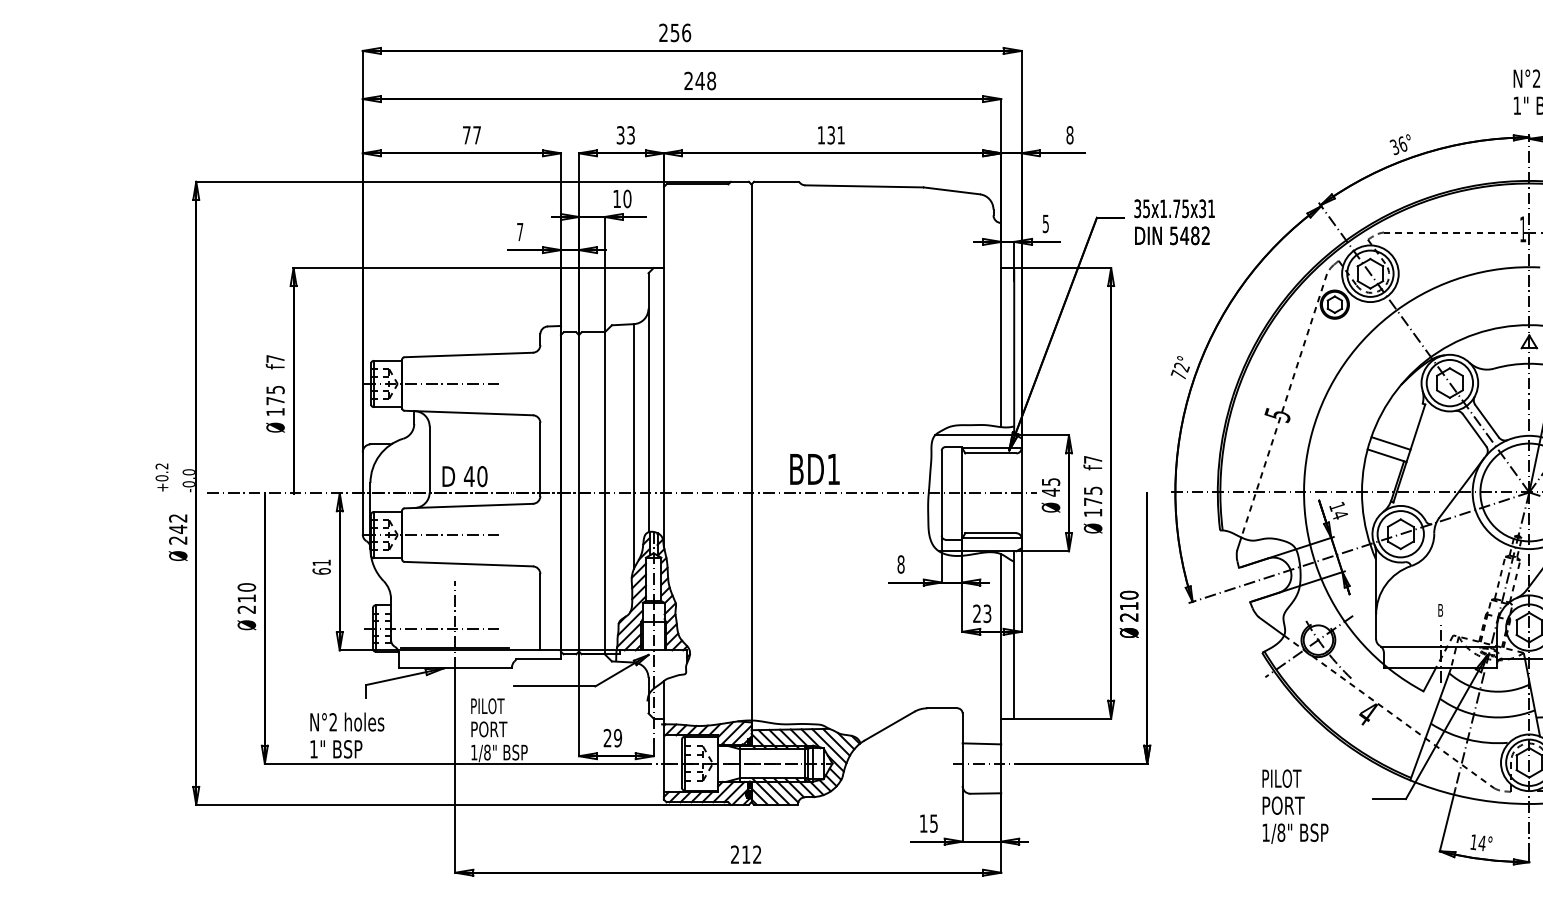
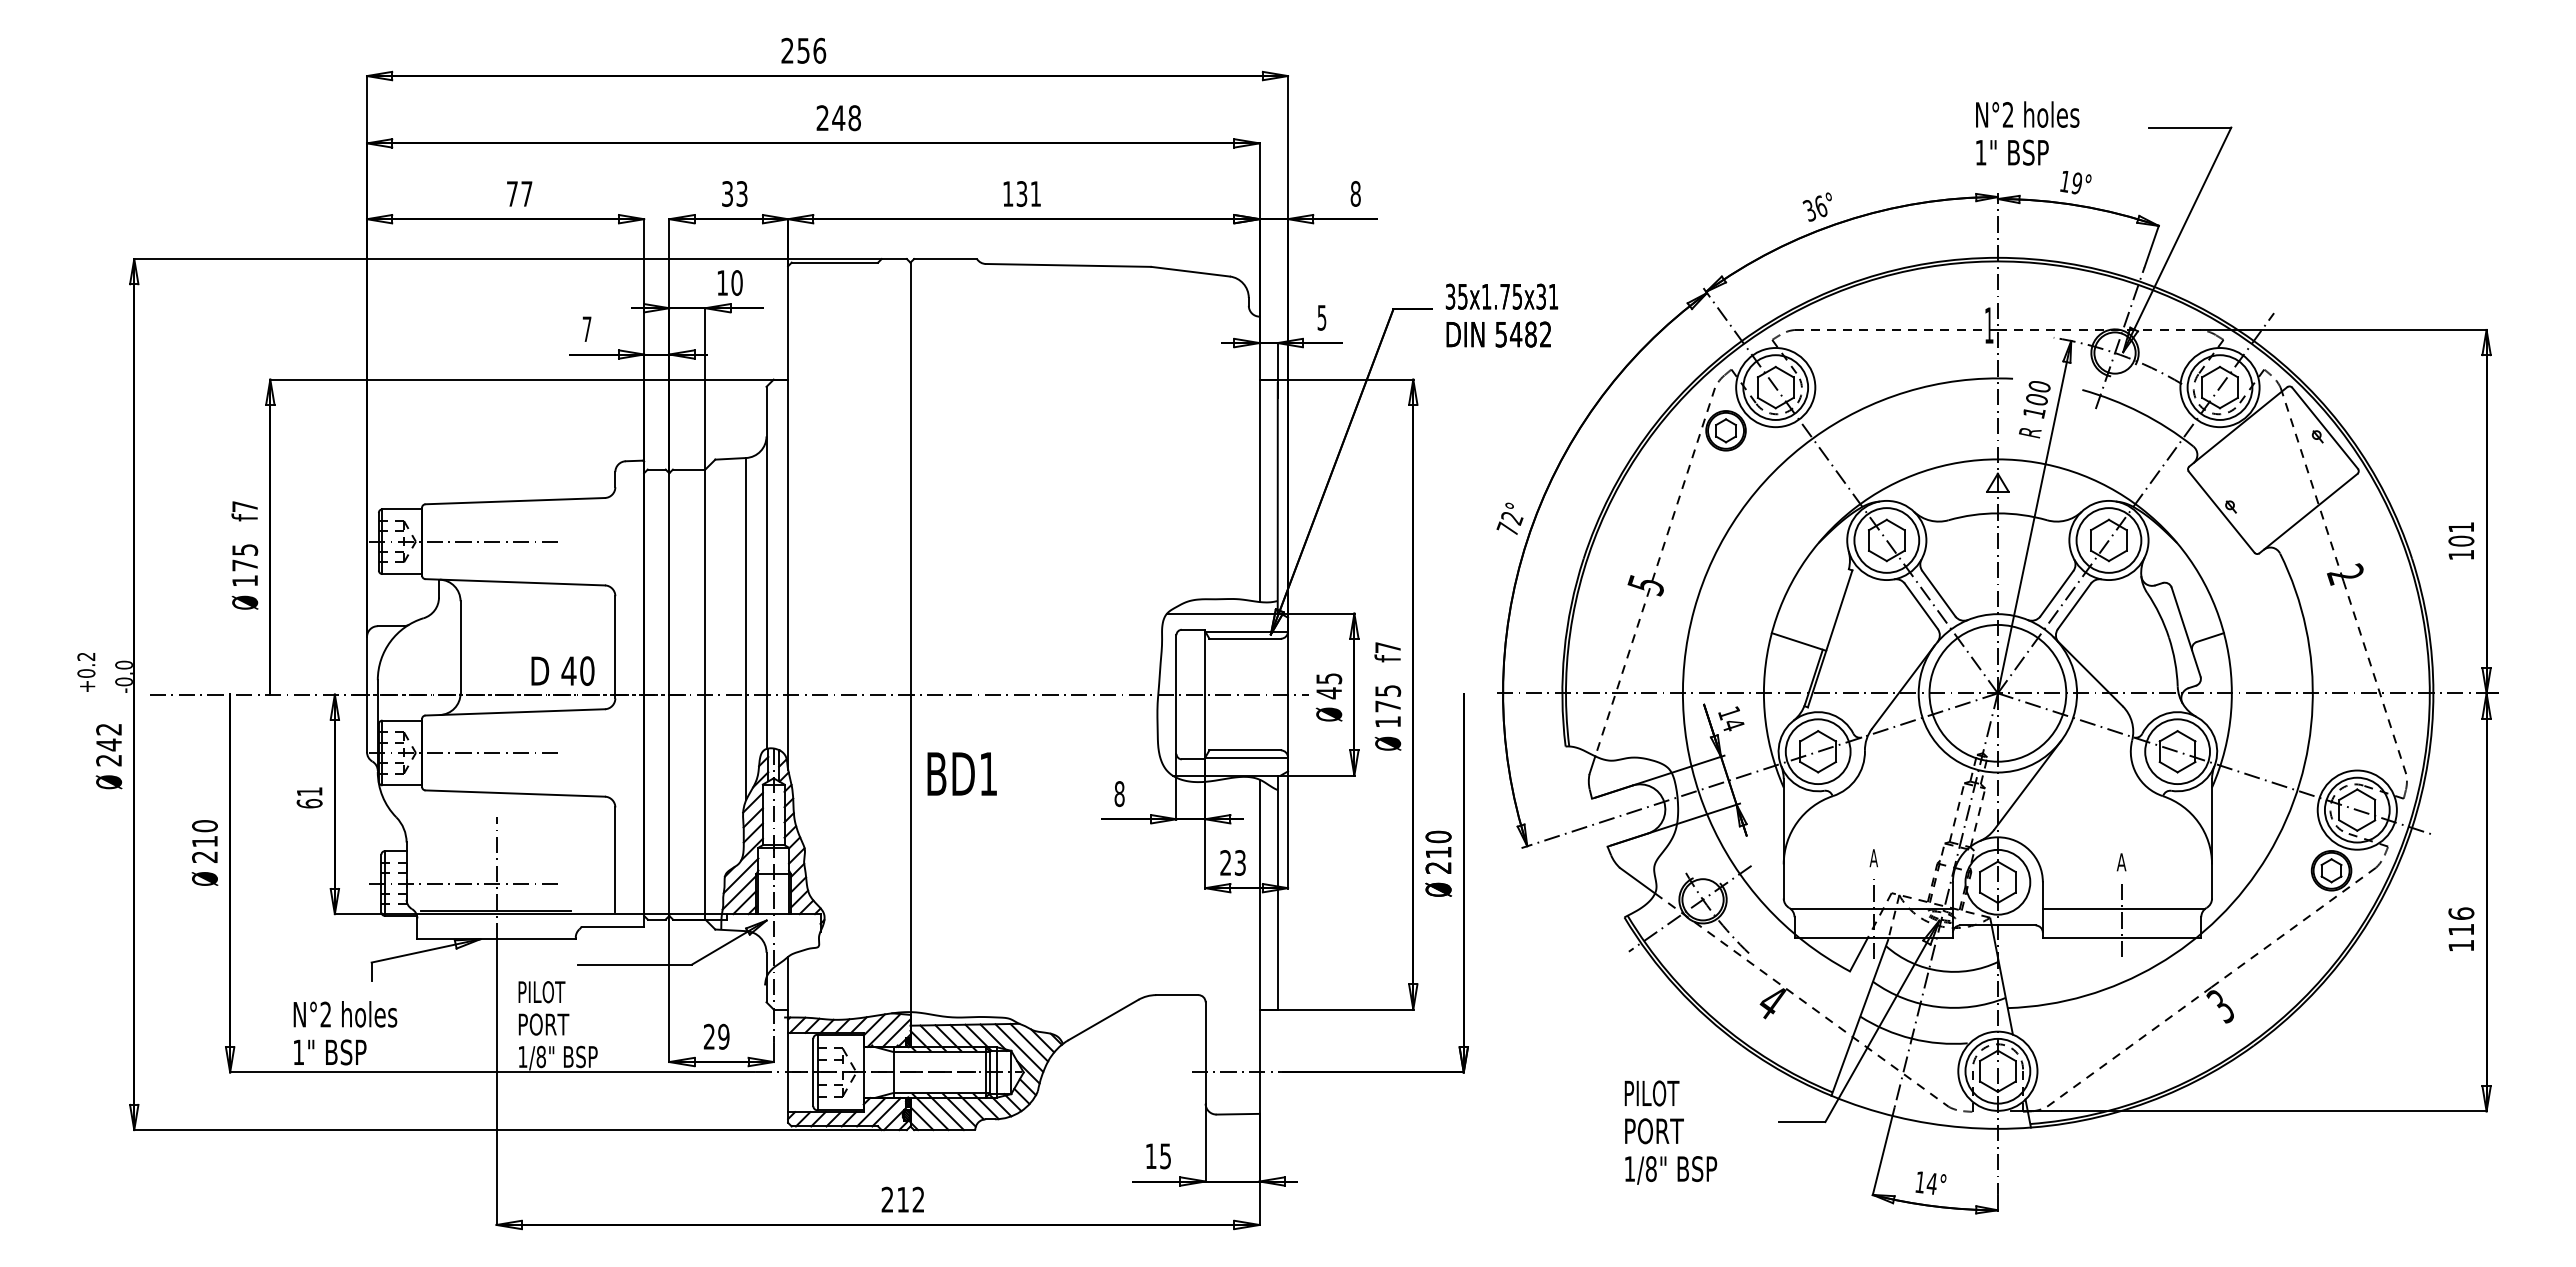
line: (1390, 443) -> (1804, 624), removed
text: (814, 468) -> (961, 773), moved
text: (464, 476) -> (562, 670), moved
text: (1440, 610) -> (1873, 858), B -> A
line: (981, 743) -> (1232, 1044), removed

